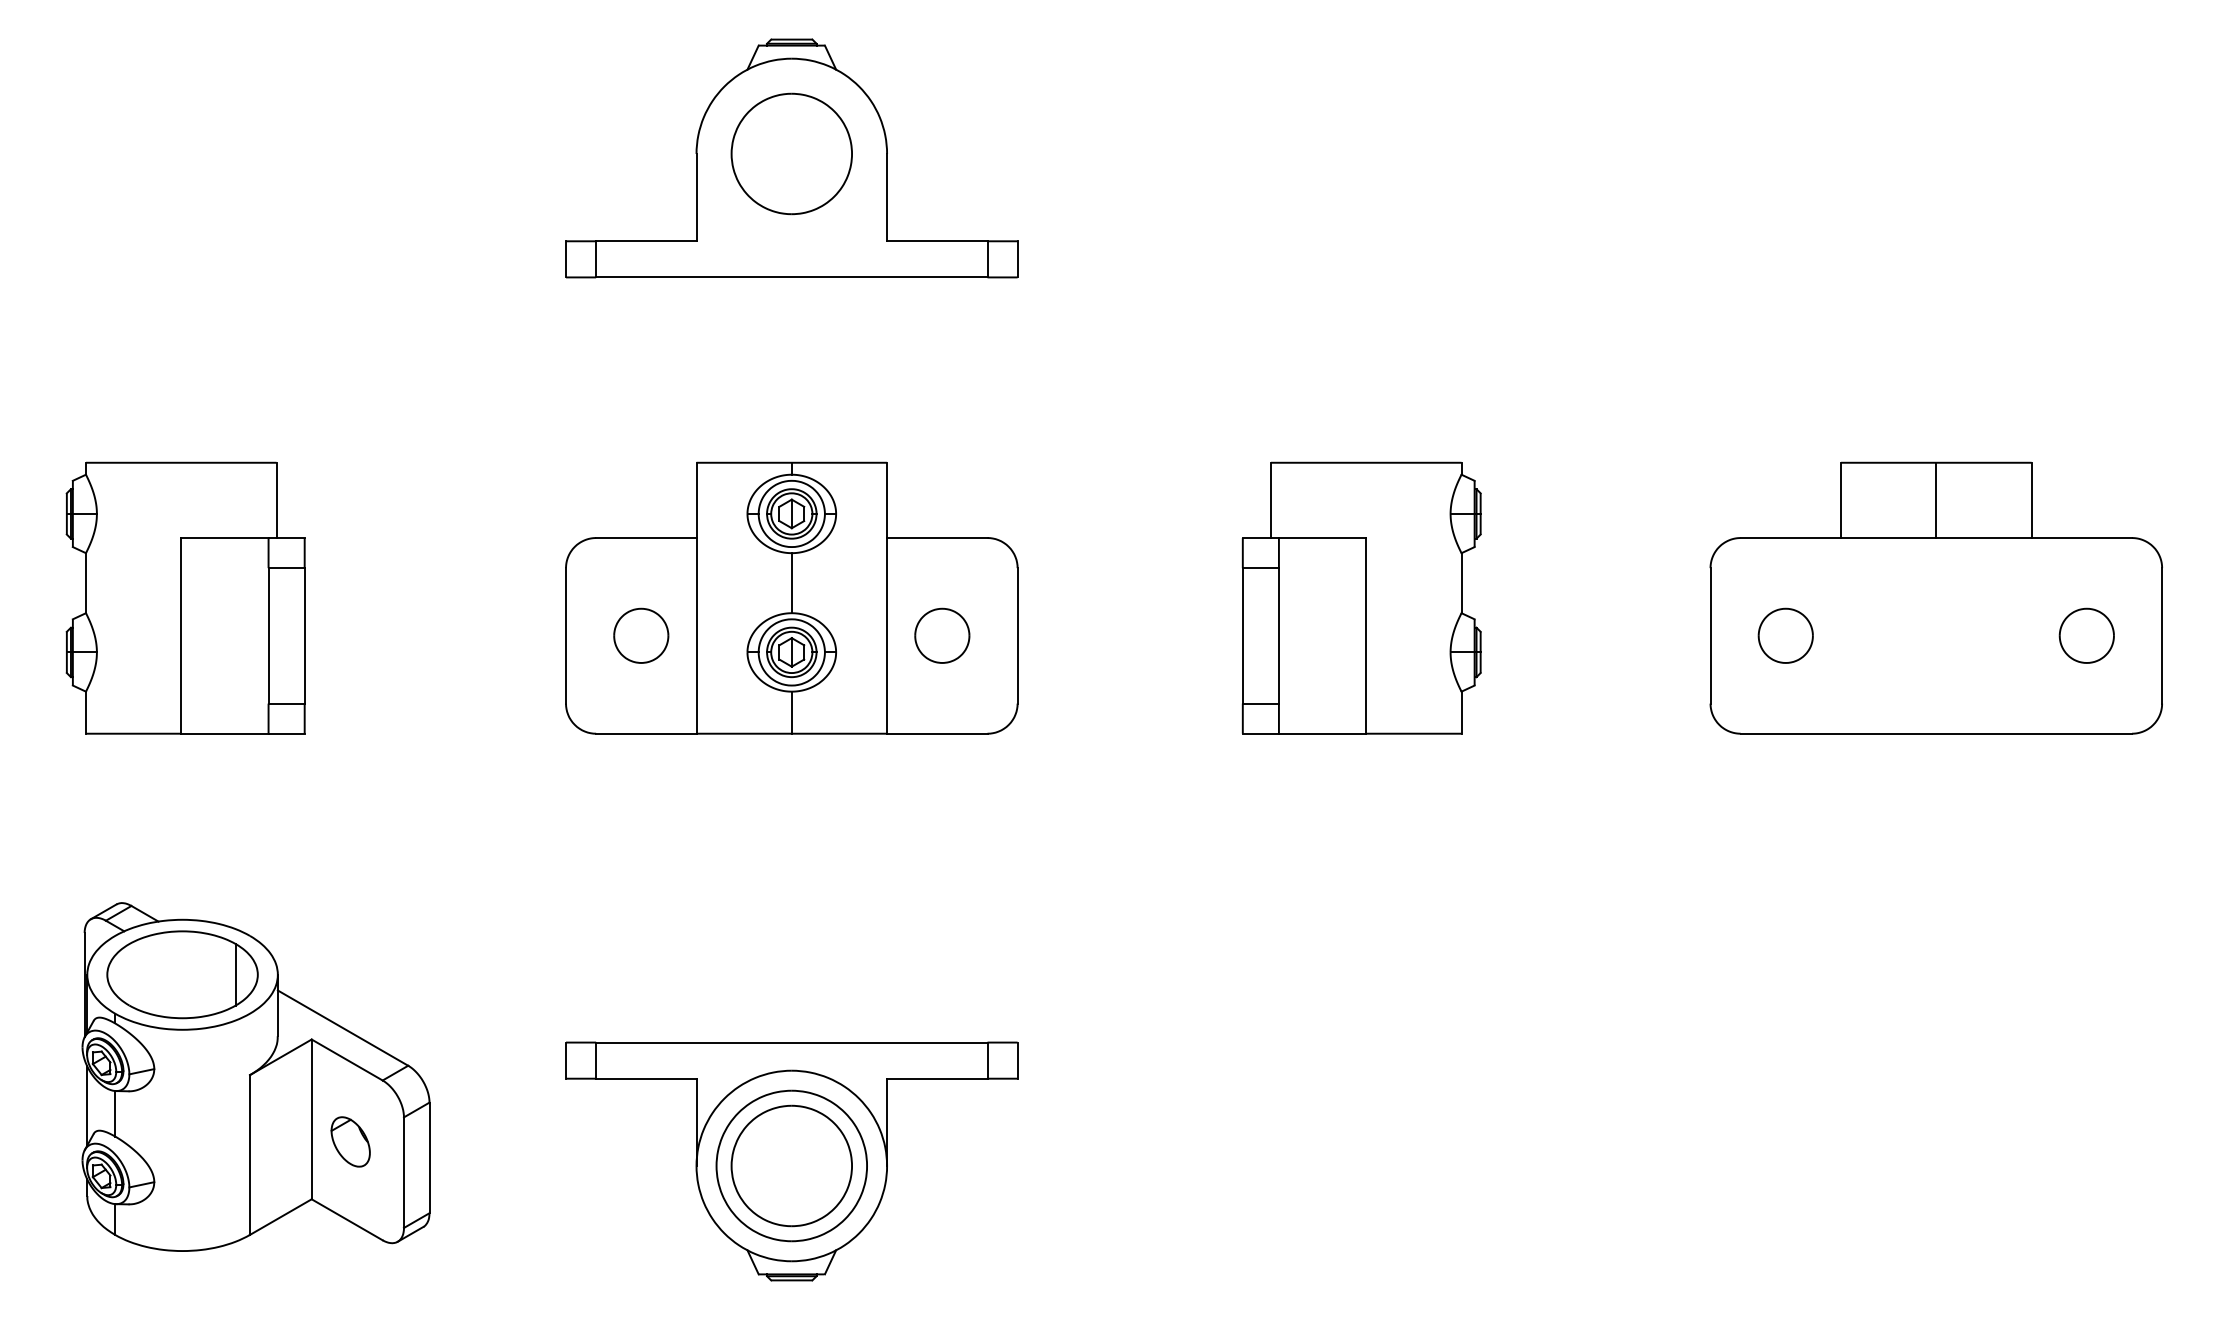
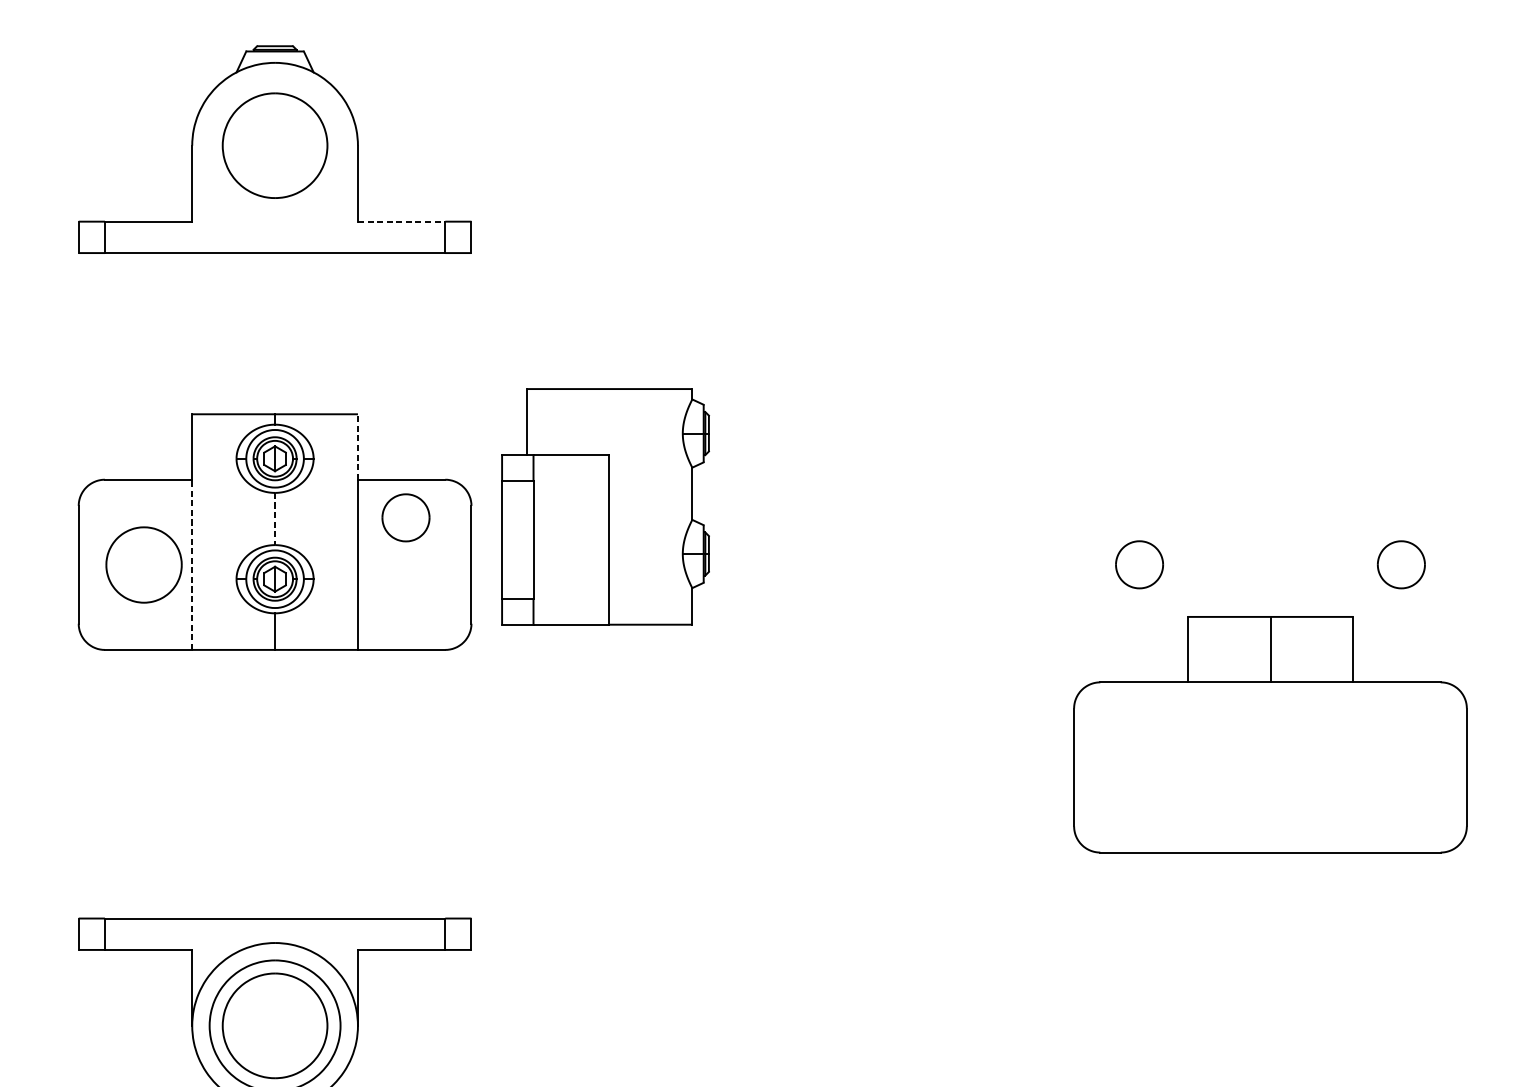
line: (937, 241) -> (401, 221), solid -> dashed
line: (887, 500) -> (358, 447), solid -> dashed
line: (791, 583) -> (274, 519), solid -> dashed
part: (1361, 597) -> (605, 506), moved
part: (1935, 597) -> (1269, 734), moved
part: (641, 635) -> (144, 564), size x1.6
line: (696, 635) -> (192, 564), solid -> dashed
part: (942, 635) -> (406, 517), moved

